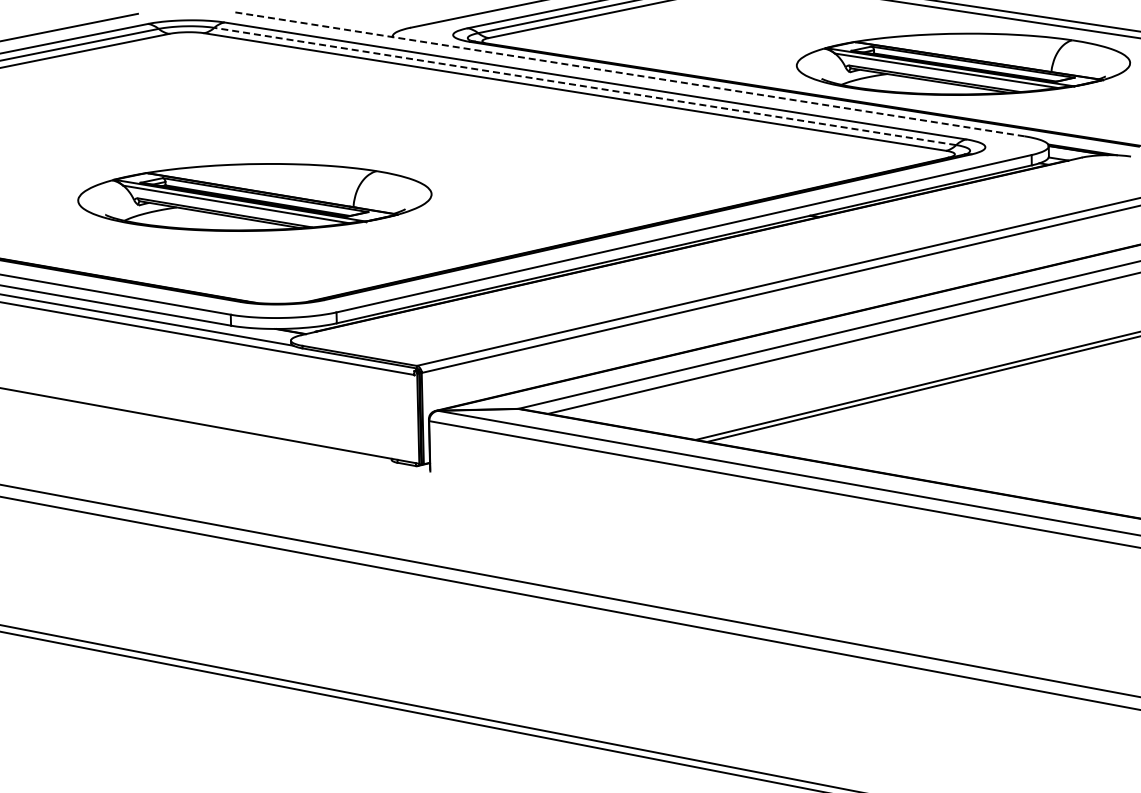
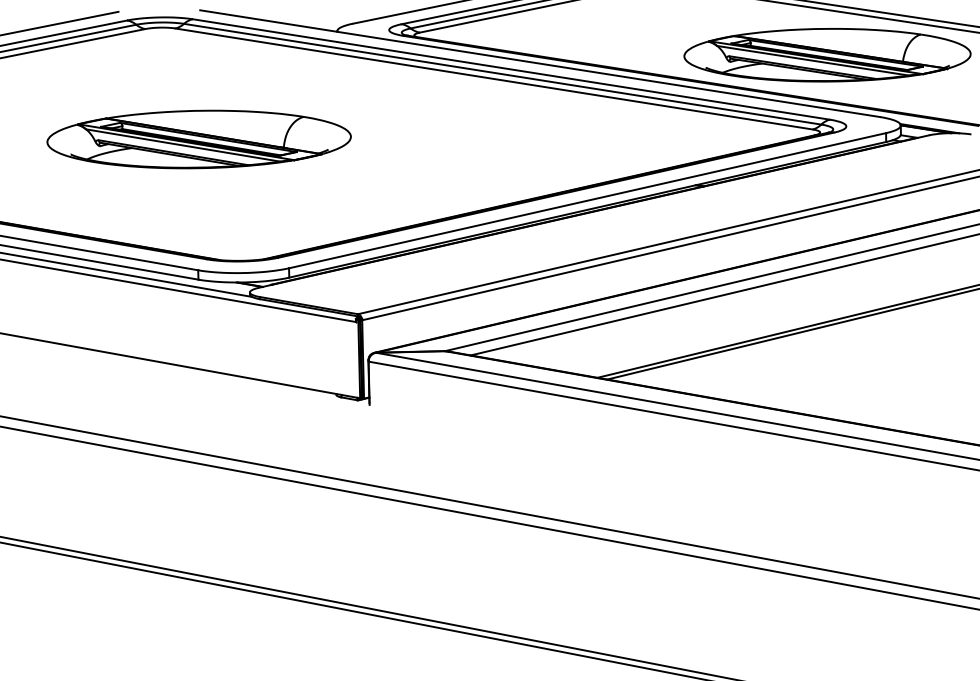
line: (628, 74) -> (539, 63), dashed -> solid
line: (585, 86) -> (502, 74), dashed -> solid
part: (254, 197) -> (198, 139), moved

